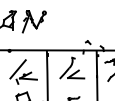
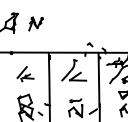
part: (33, 21) -> (35, 23), size x0.6
part: (23, 71) -> (25, 73), size x0.6

